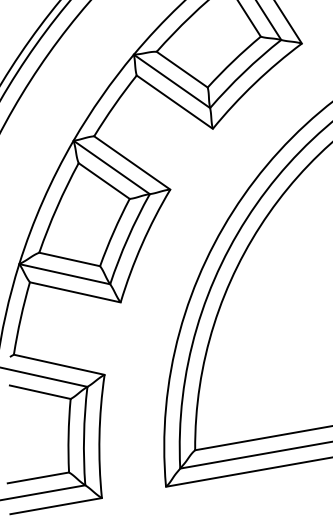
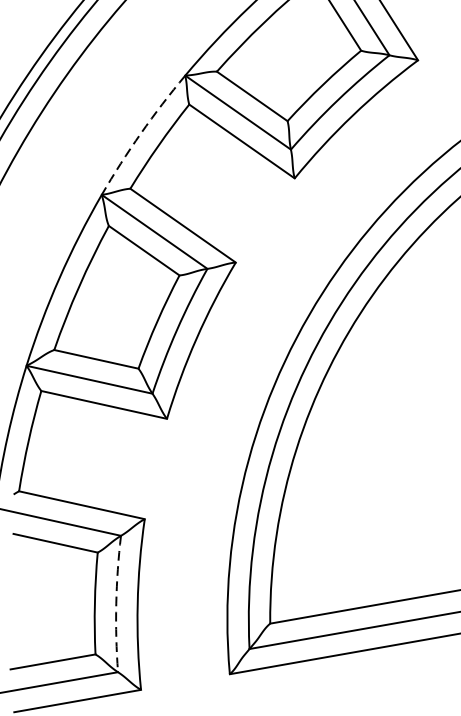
arc: (101, 96) -> (140, 133), solid -> dashed
arc: (84, 436) -> (116, 604), solid -> dashed

